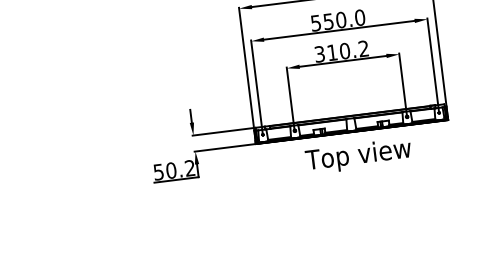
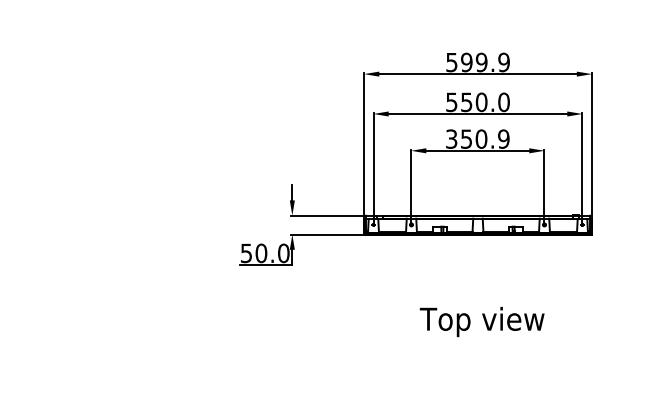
text: (348, 50) -> (485, 138), 310.2 -> 350.9
text: (358, 156) -> (481, 322), moved
text: (189, 168) -> (283, 253), 50.2 -> 50.0

